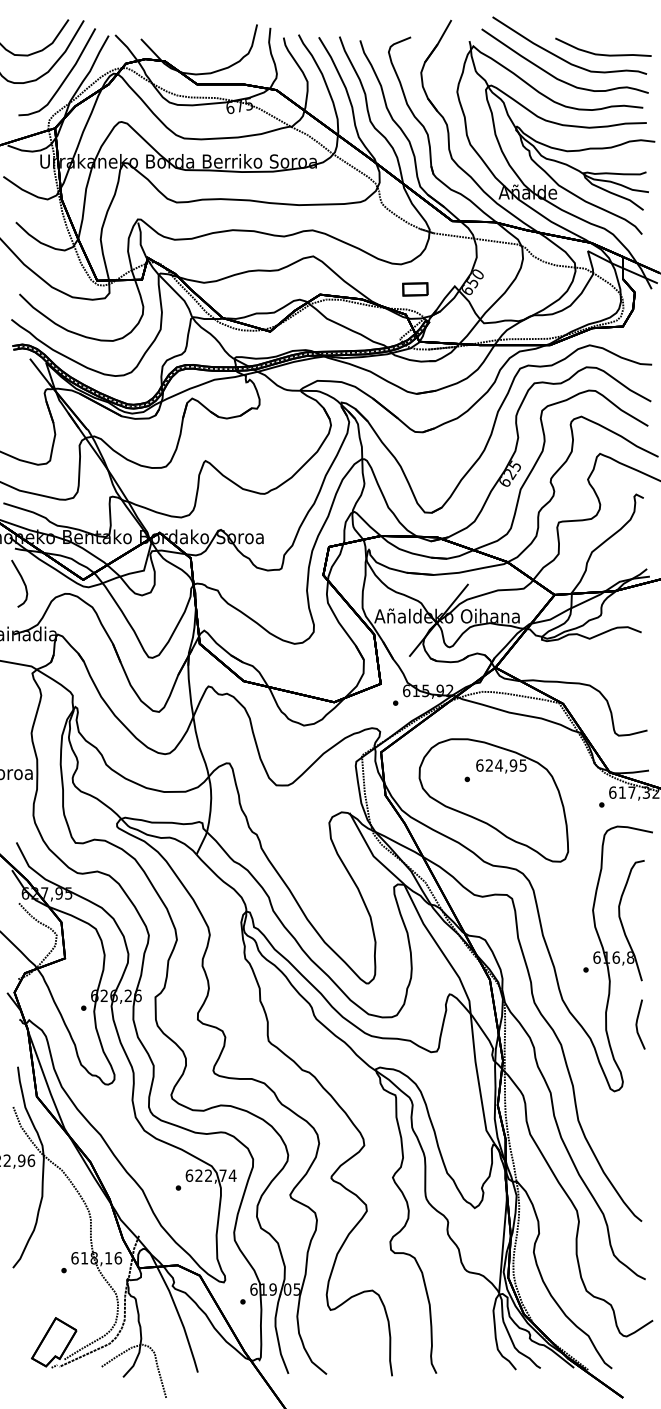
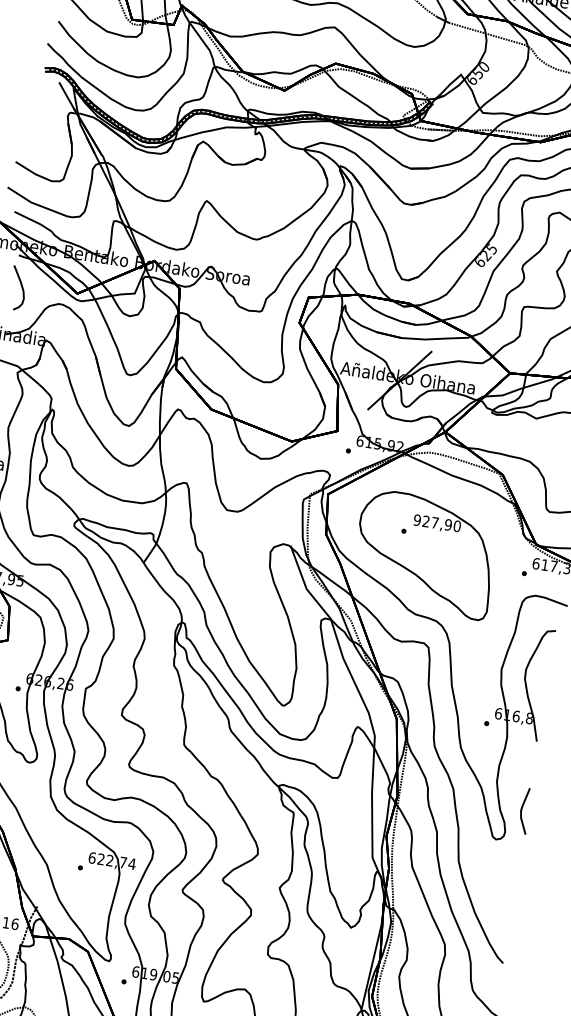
part: (415, 289) -> (424, 72), removed
text: (501, 765) -> (437, 523), 624,95 -> 927,90
line: (637, 1024) -> (522, 810), moved

